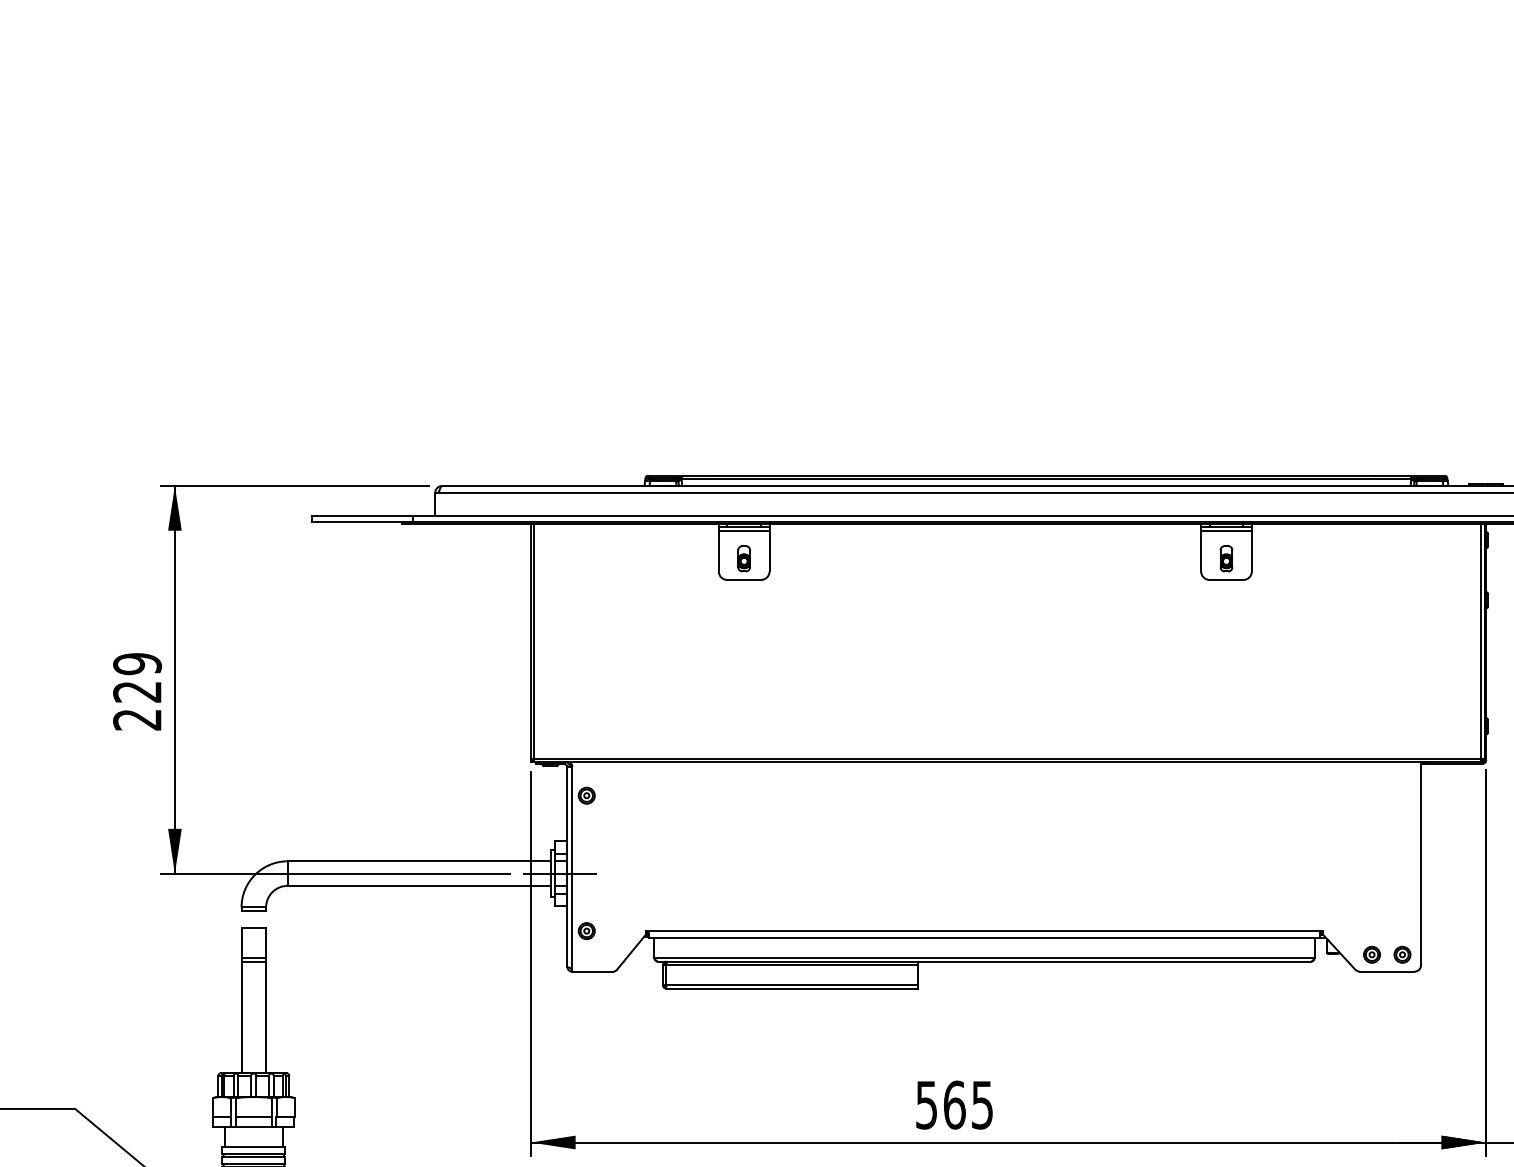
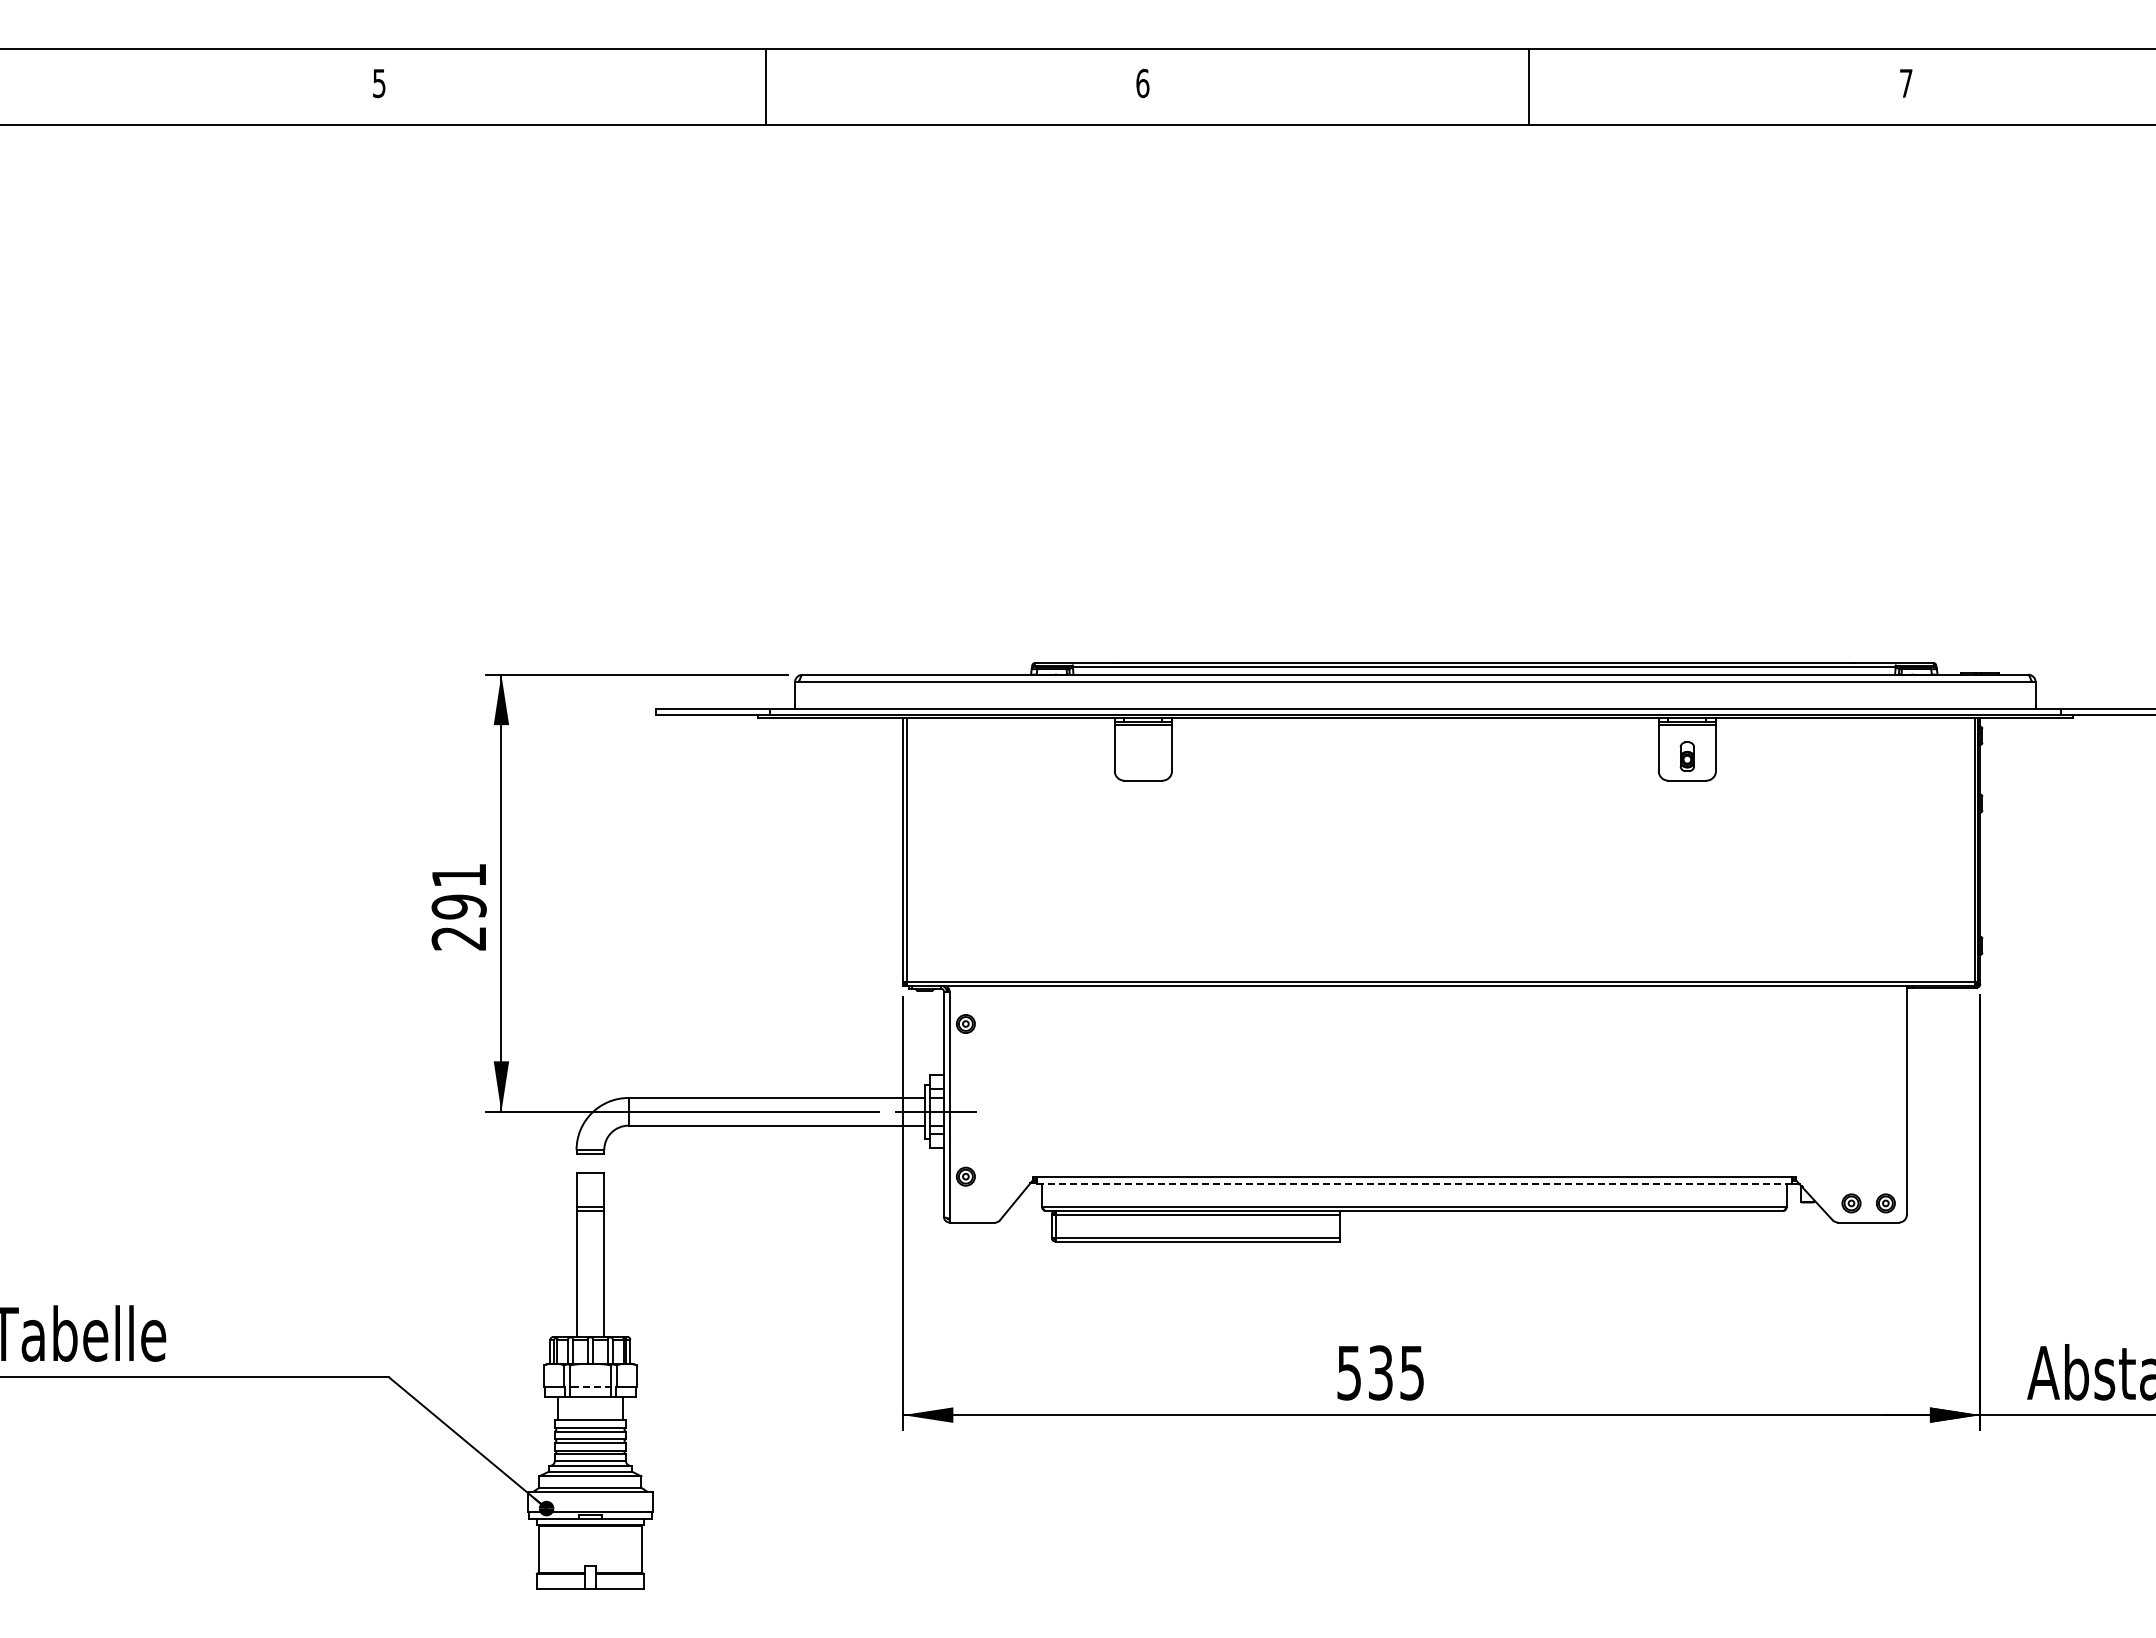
part: (743, 558) -> (1142, 756), removed
text: (136, 678) -> (458, 891), 229 -> 291
line: (984, 938) -> (1414, 1184), solid -> dashed
text: (954, 1104) -> (1380, 1372), 565 -> 535
line: (253, 1117) -> (590, 1386), solid -> dashed

